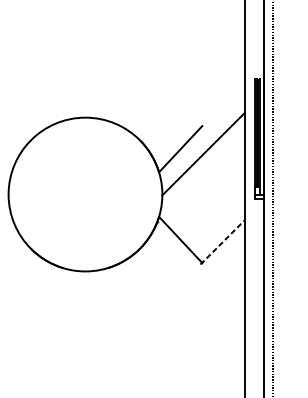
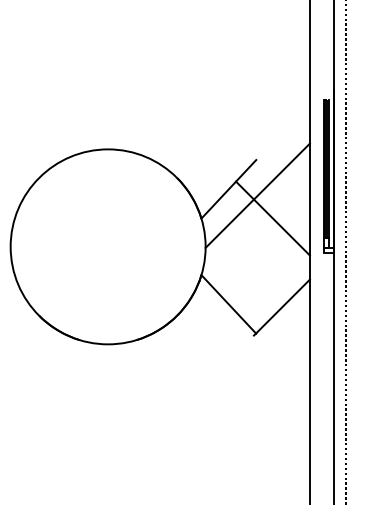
line: (215, 172) -> (272, 218), added
line: (222, 242) -> (281, 307), dashed -> solid

